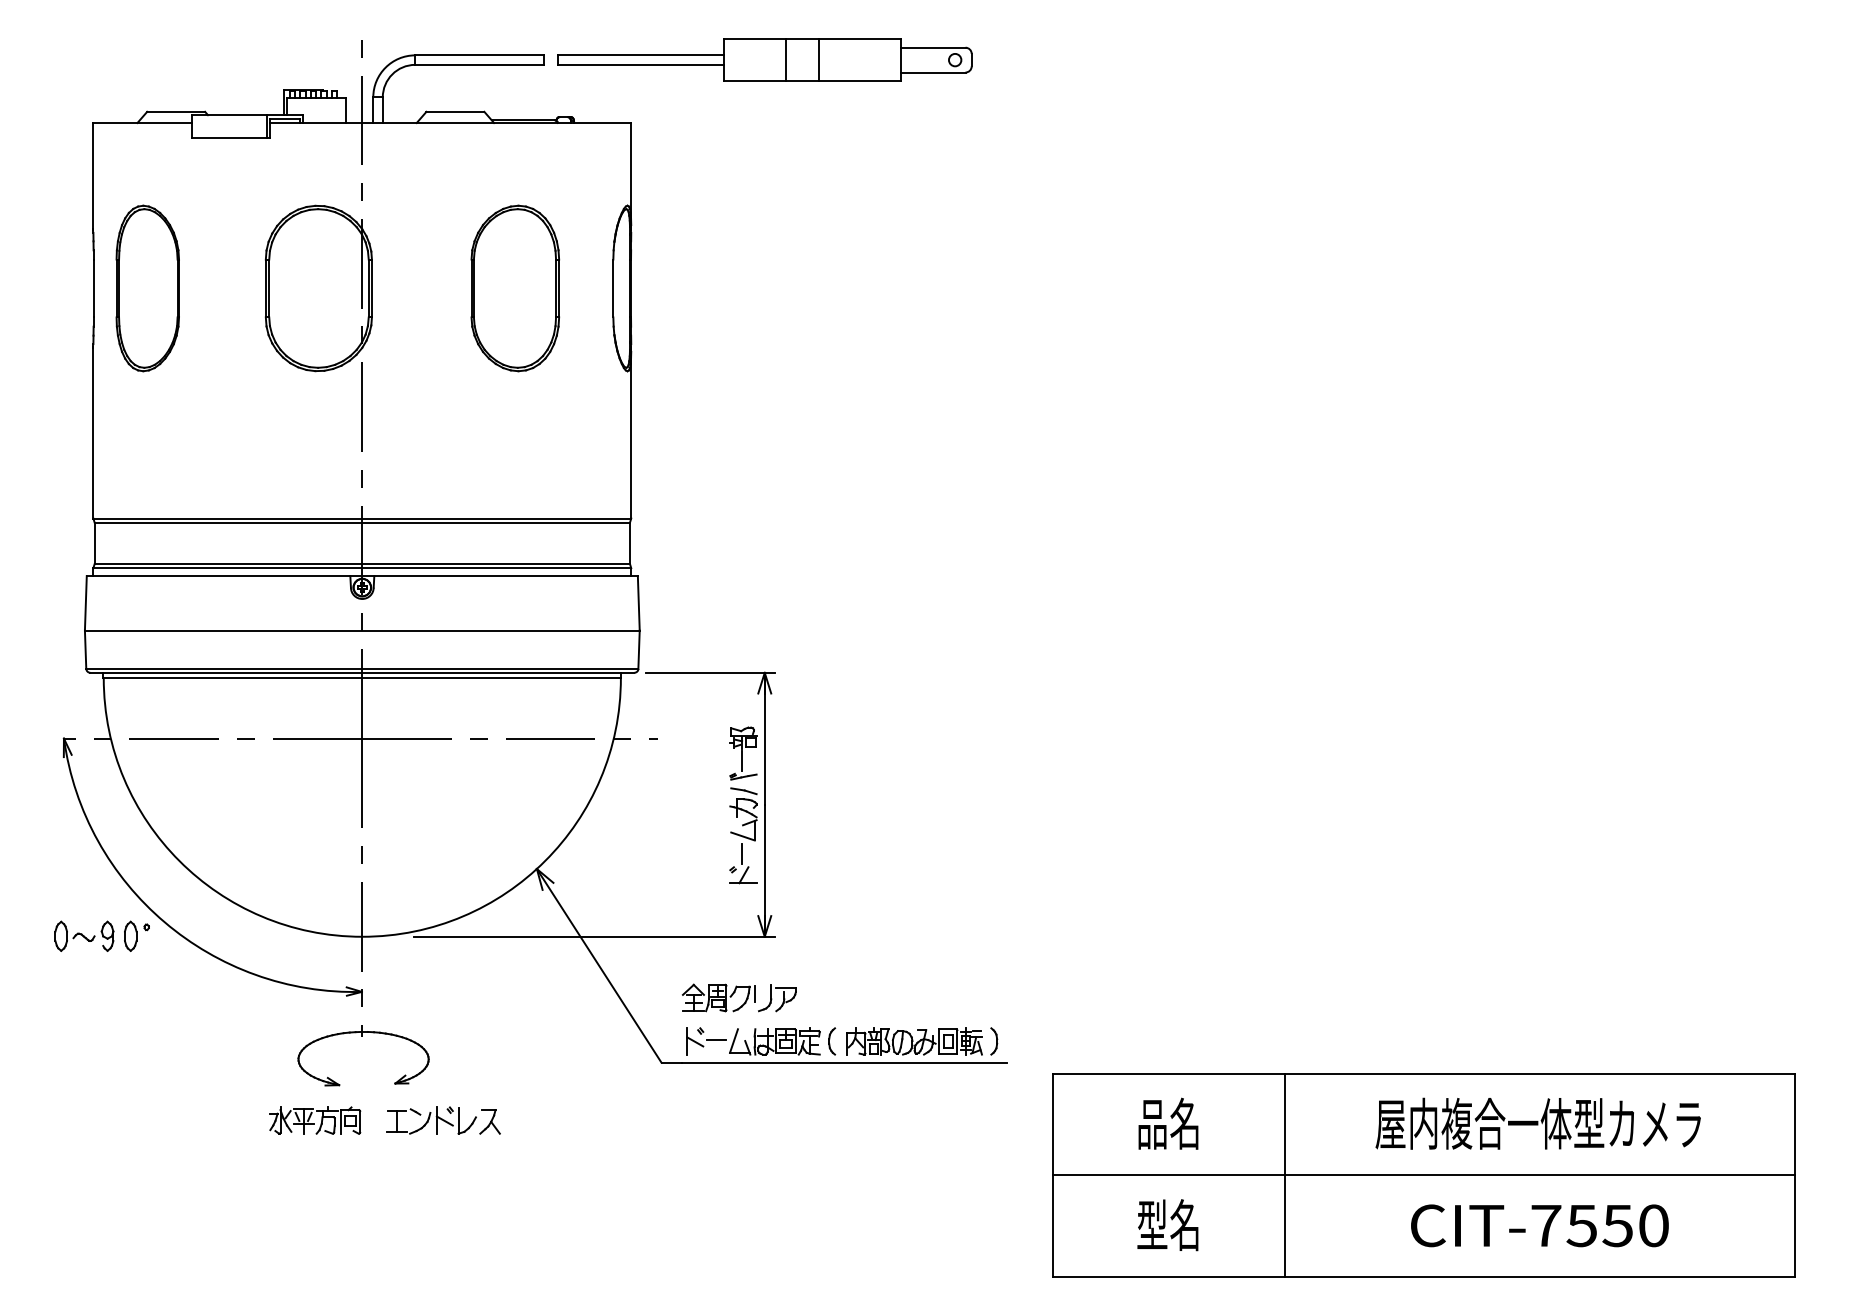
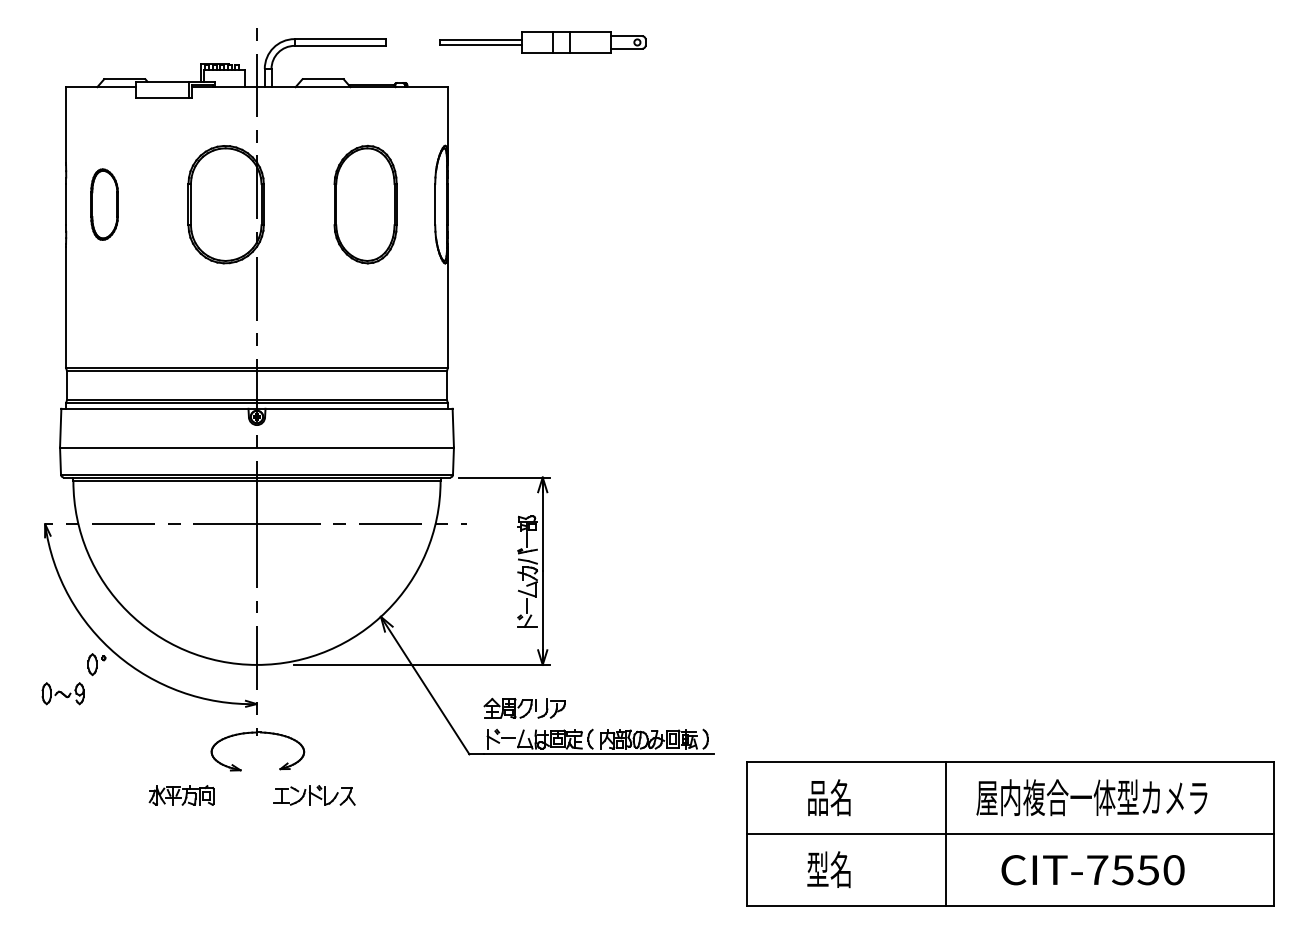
part: (764, 59) -> (542, 42), size x0.7
part: (147, 288) -> (104, 204), size x0.6
part: (84, 935) -> (63, 693), moved
part: (315, 1120) -> (181, 795), moved
line: (1284, 1174) -> (945, 833), moved

